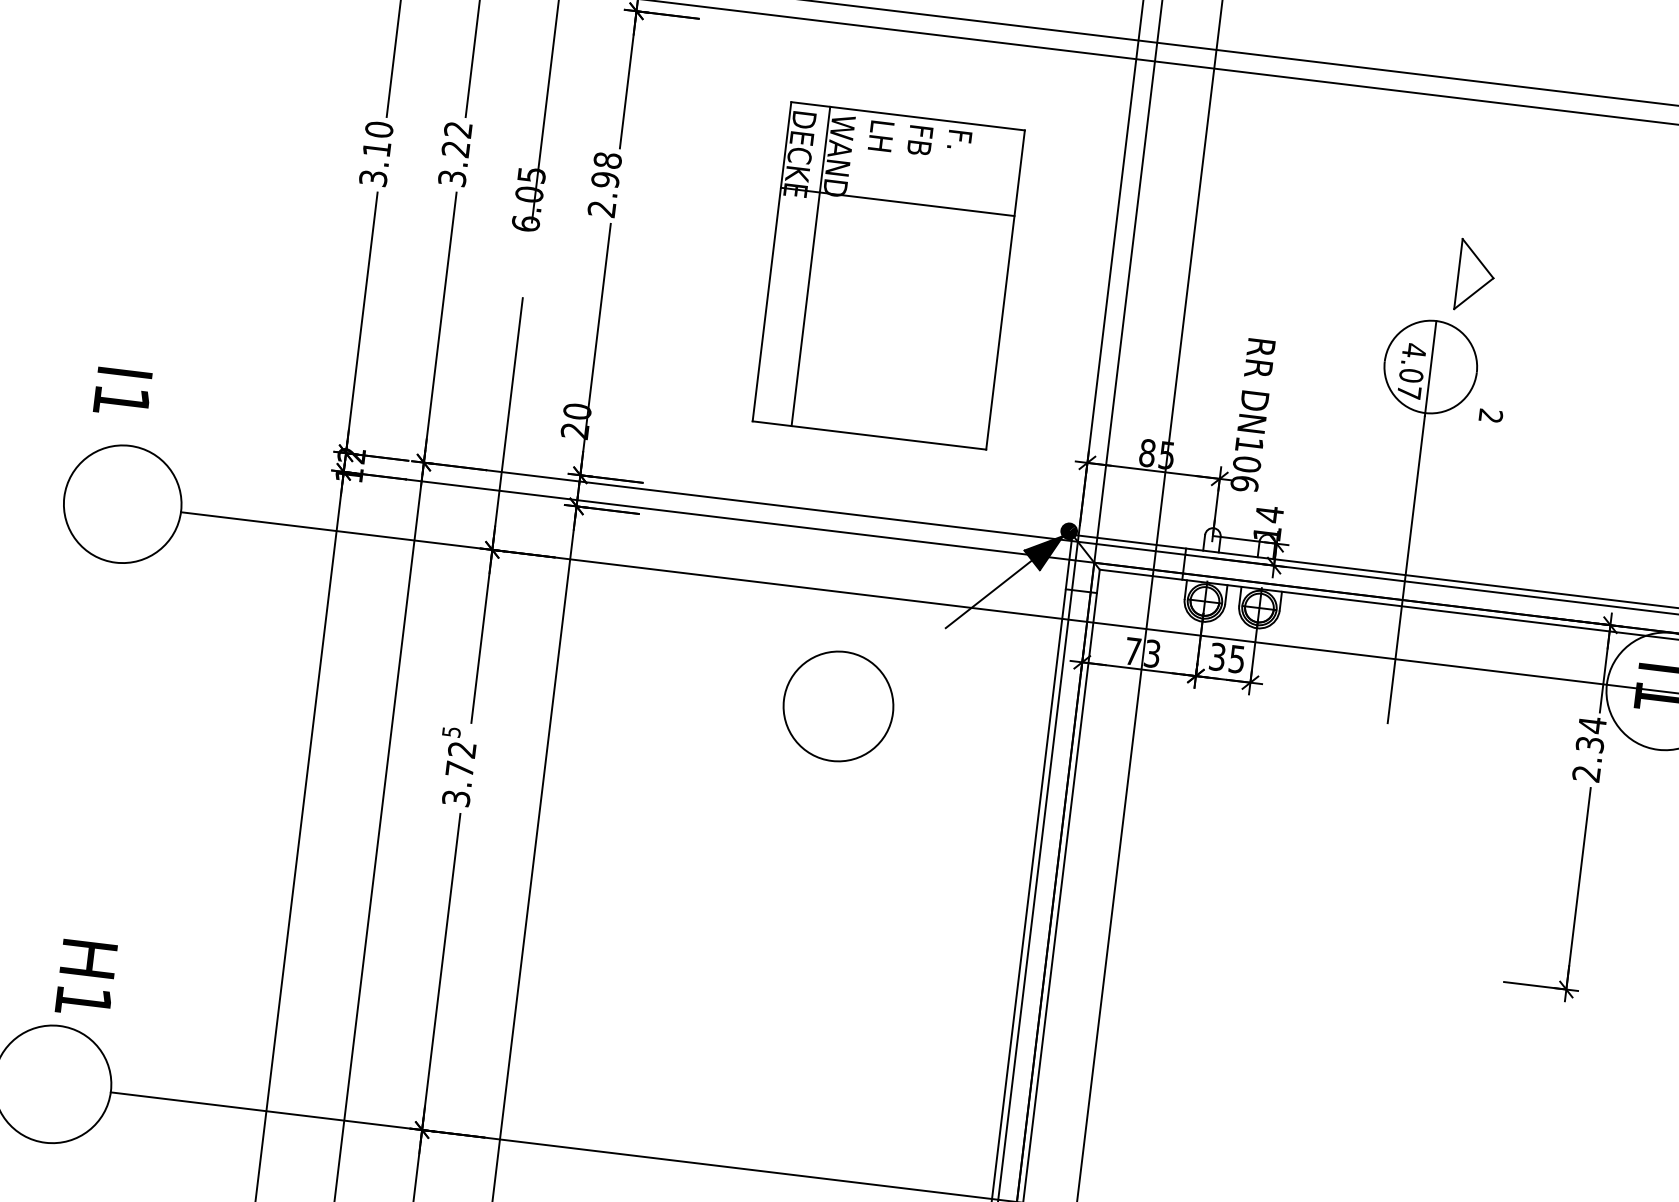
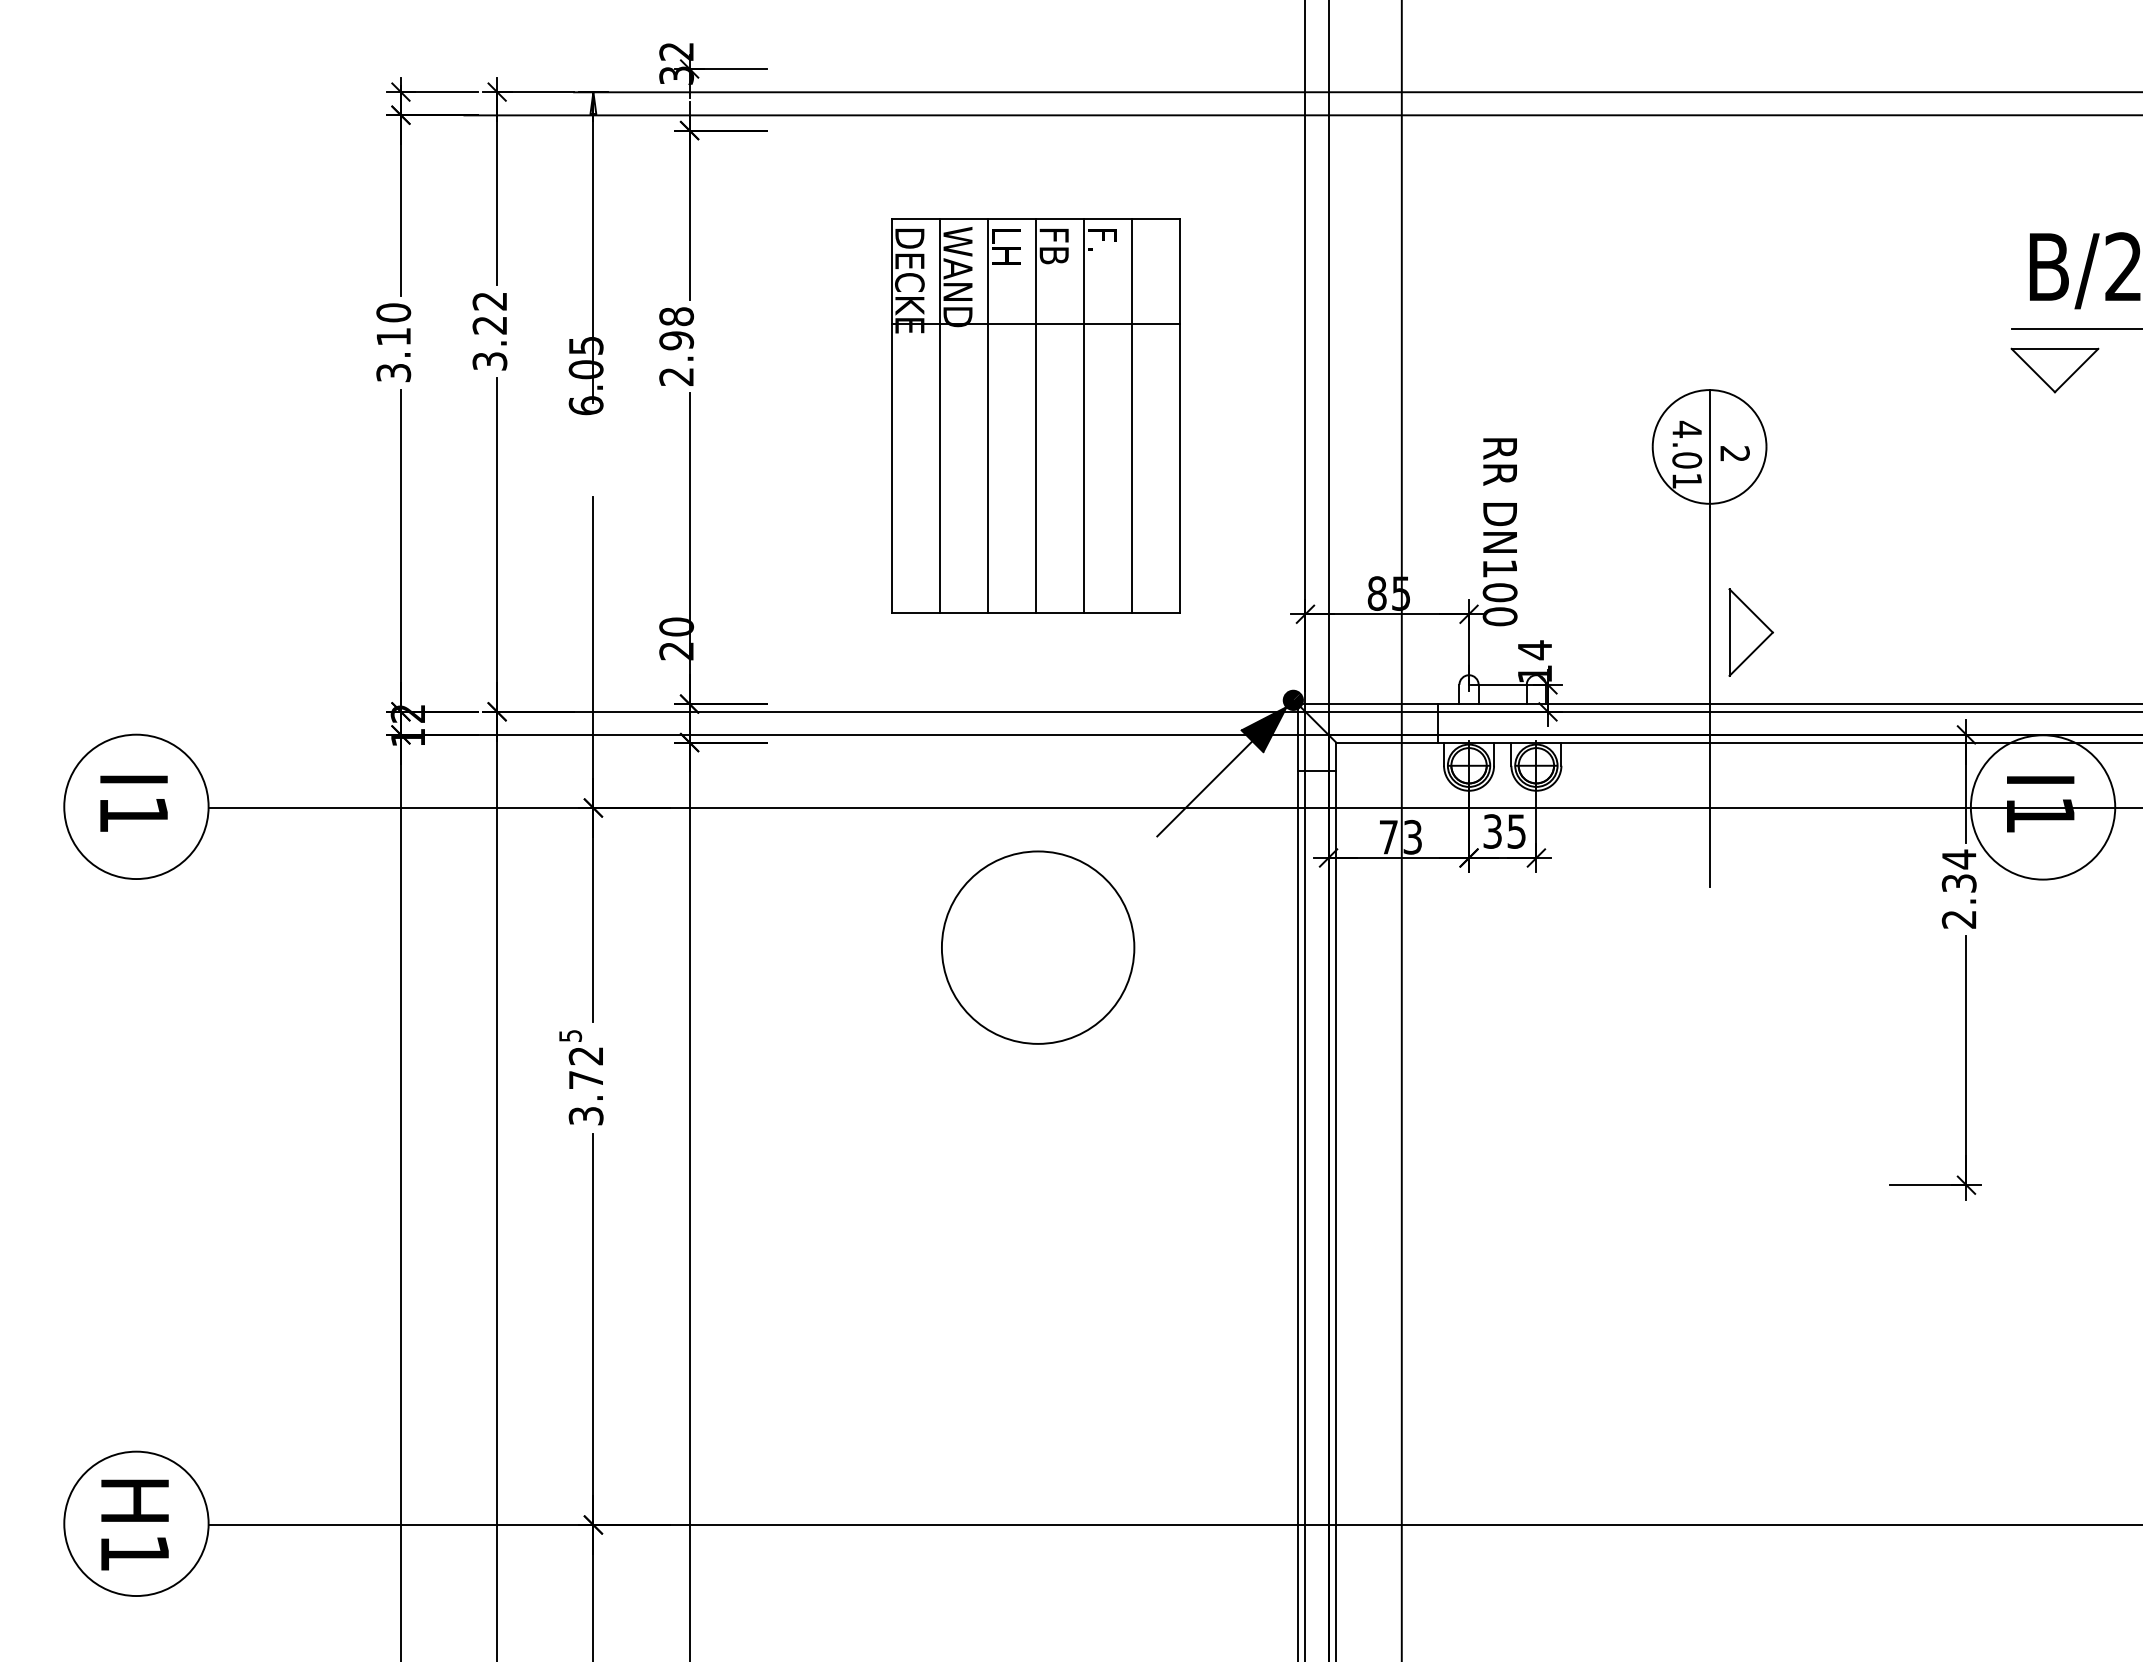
line: (849, 270) -> (987, 415), added
line: (888, 275) -> (1035, 415), added
part: (1475, 276) -> (1750, 632), moved
line: (928, 280) -> (1084, 415), added
line: (966, 285) -> (1132, 415), added
text: (1408, 391) -> (1686, 480), 4.07 -> 4.01
text: (122, 392) -> (133, 803), moved
text: (1490, 415) -> (1734, 453), moved
text: (1244, 483) -> (1499, 616), DN106 -> DN100
circle: (838, 706) -> (1037, 947), size x1.43
text: (85, 978) -> (134, 1524), moved

